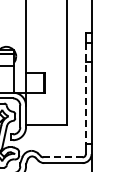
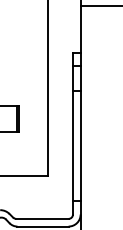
line: (85, 93) -> (72, 133), dashed -> solid
line: (63, 157) -> (43, 219), dashed -> solid

